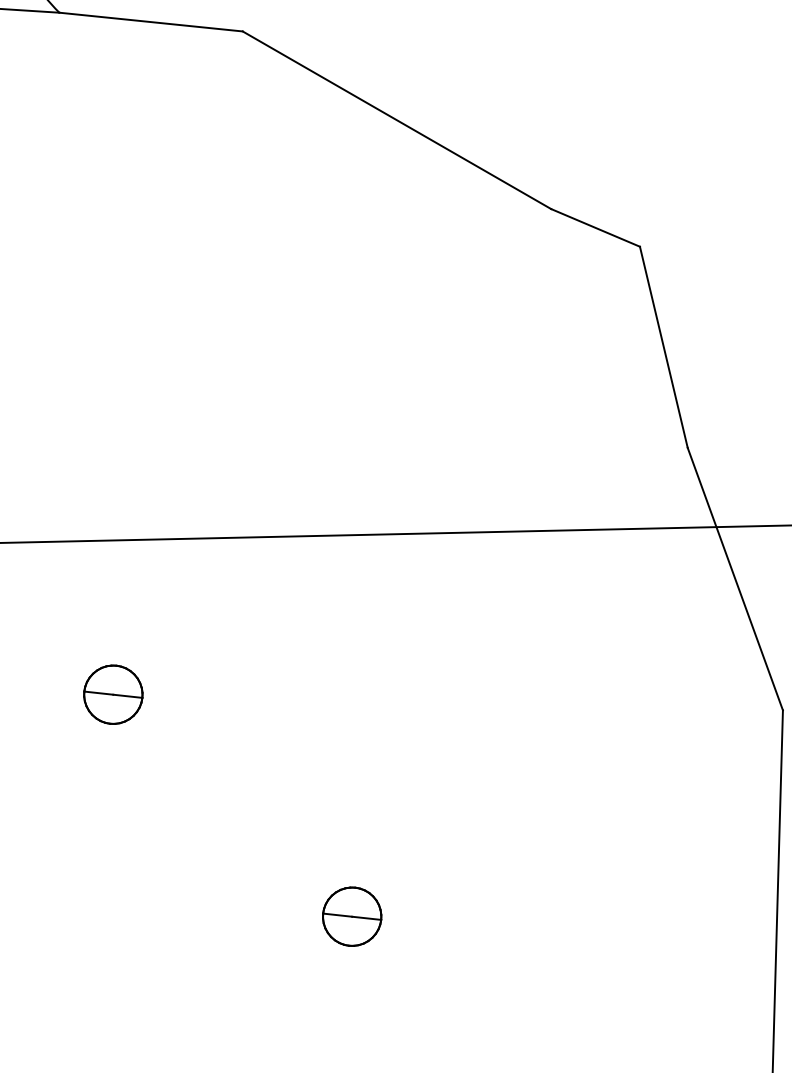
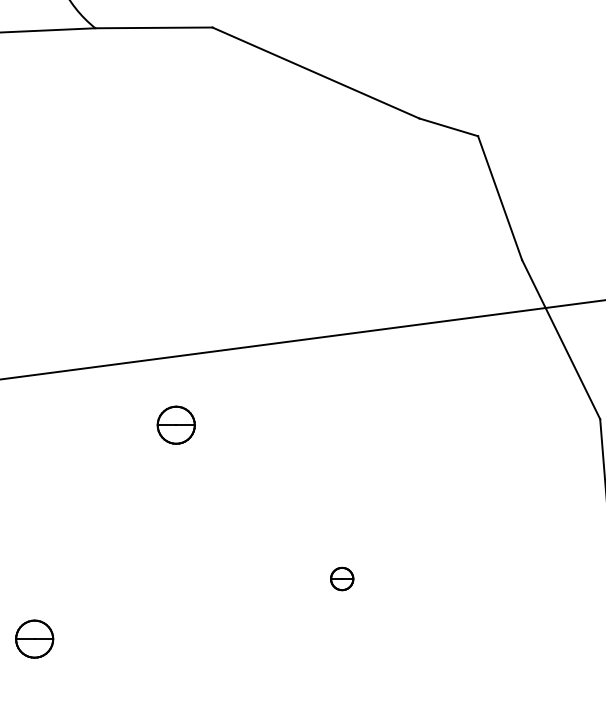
part: (112, 693) -> (175, 424), moved
part: (350, 915) -> (341, 578), size x0.6

